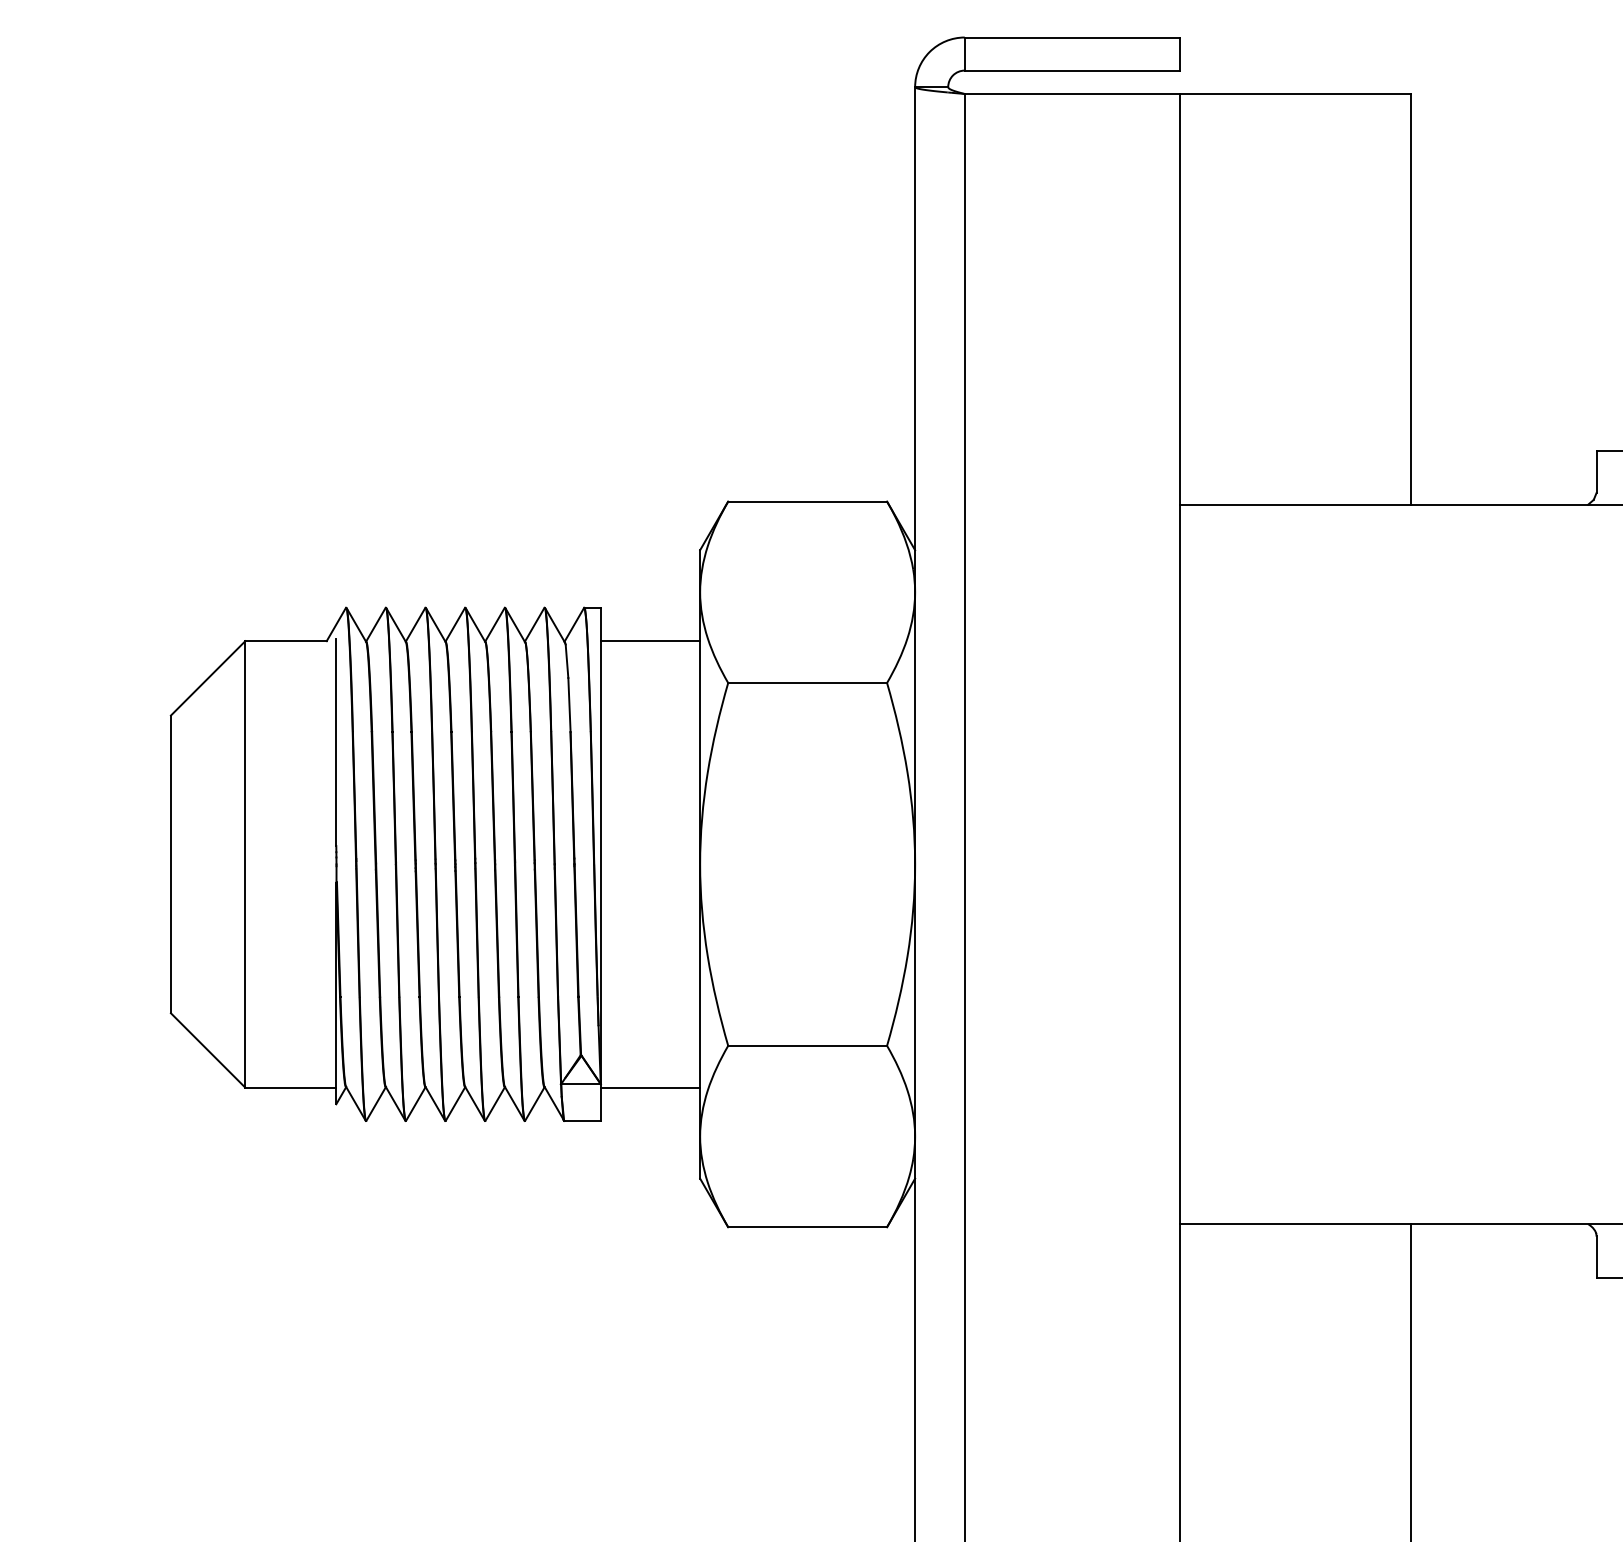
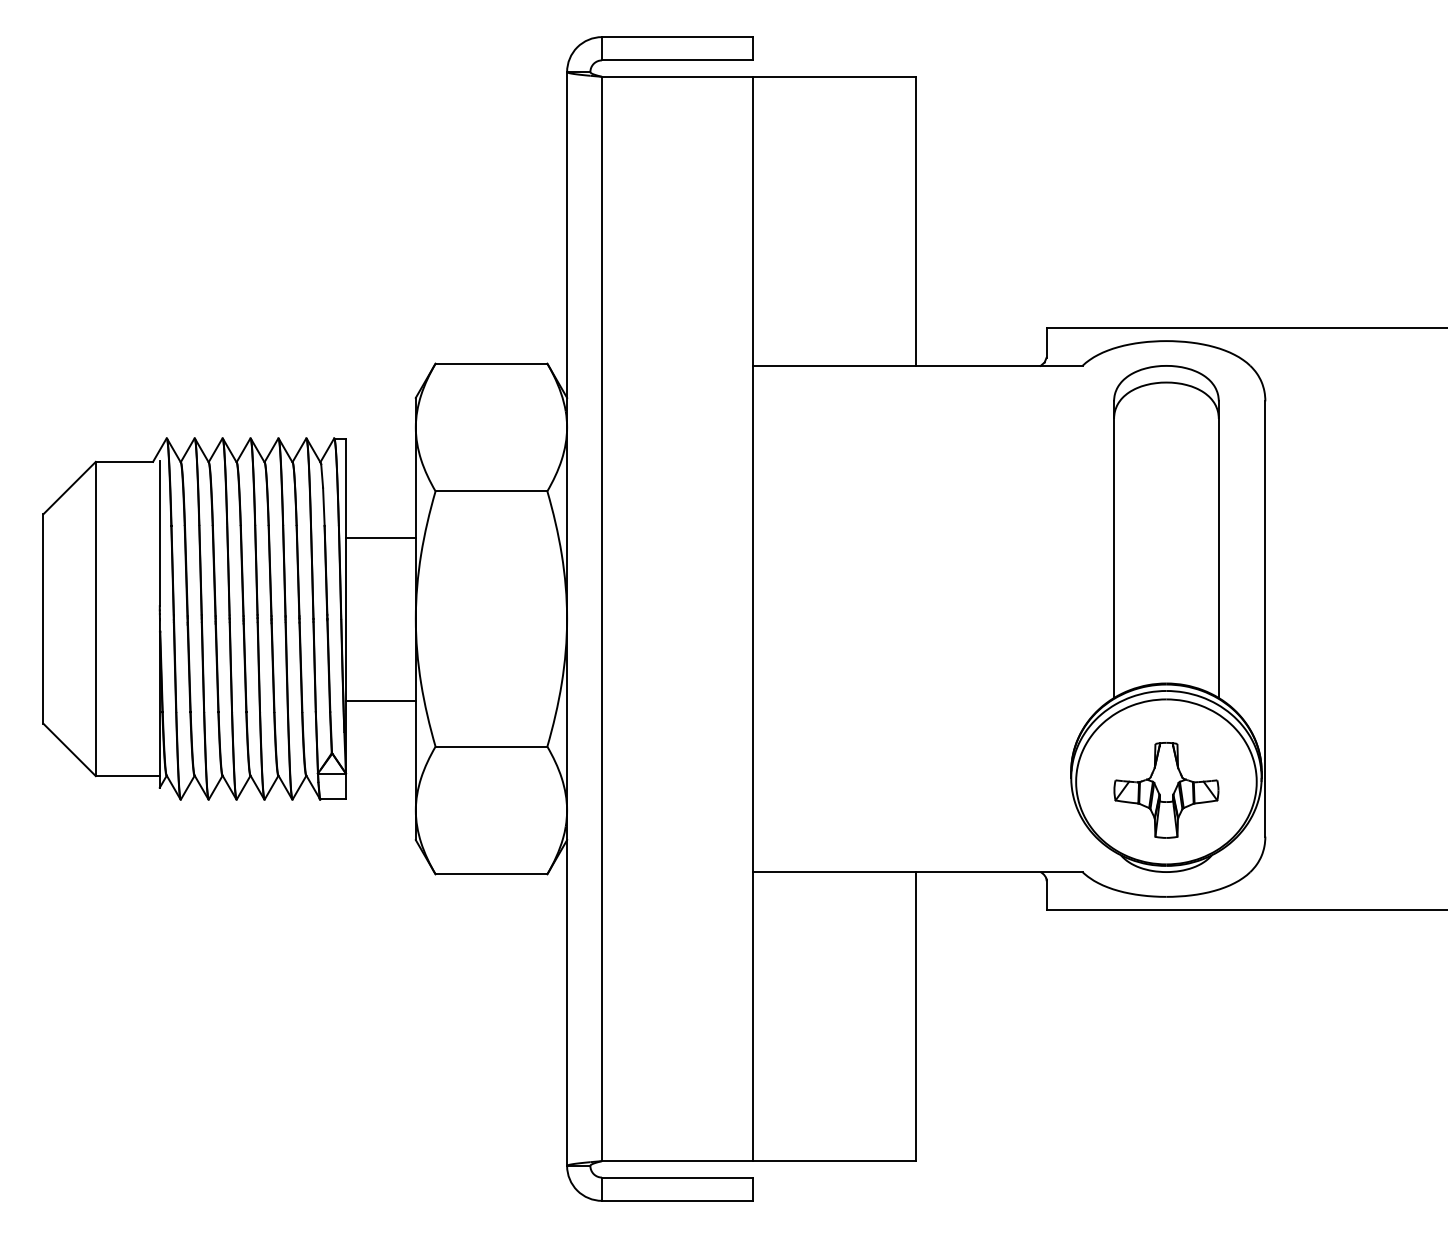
line: (649, 640) -> (380, 537), moved
line: (649, 1088) -> (380, 701), moved

